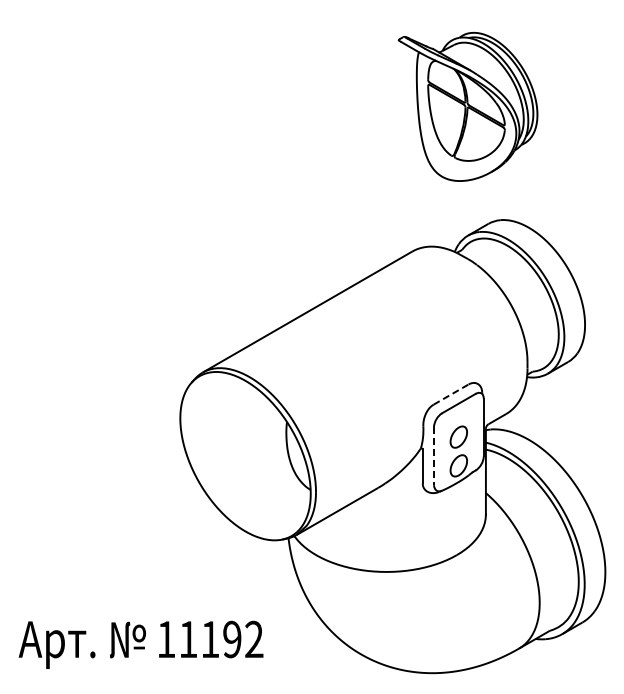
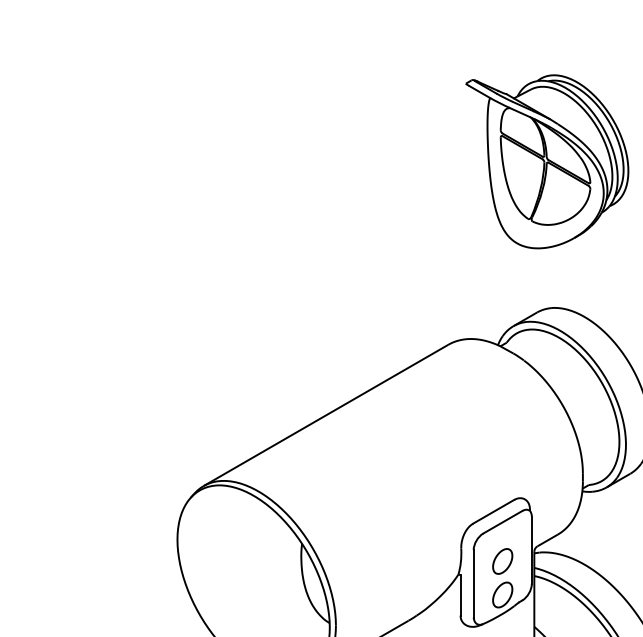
part: (467, 106) -> (546, 161), moved
line: (451, 394) -> (494, 511), dashed -> solid
line: (433, 456) -> (473, 584), dashed -> solid

